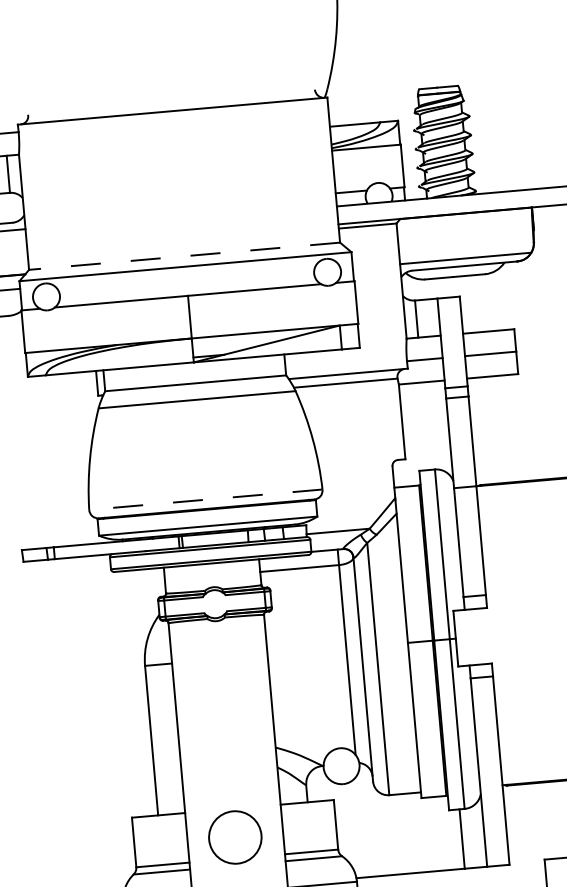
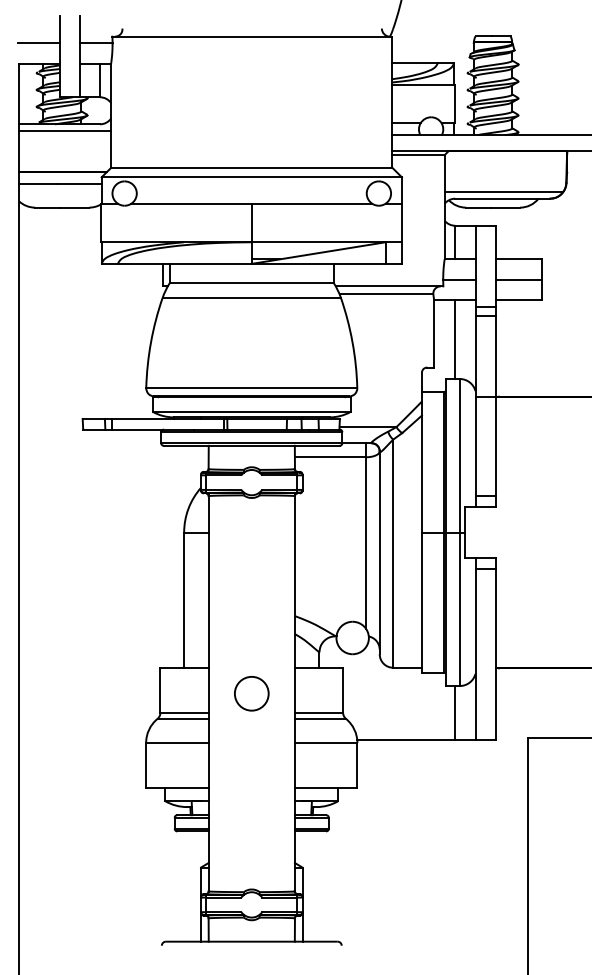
line: (184, 255) -> (251, 167), dashed -> solid
line: (426, 426) -> (455, 339), added
line: (205, 500) -> (251, 388), dashed -> solid
circle: (235, 837) -> (251, 693), size x0.71

